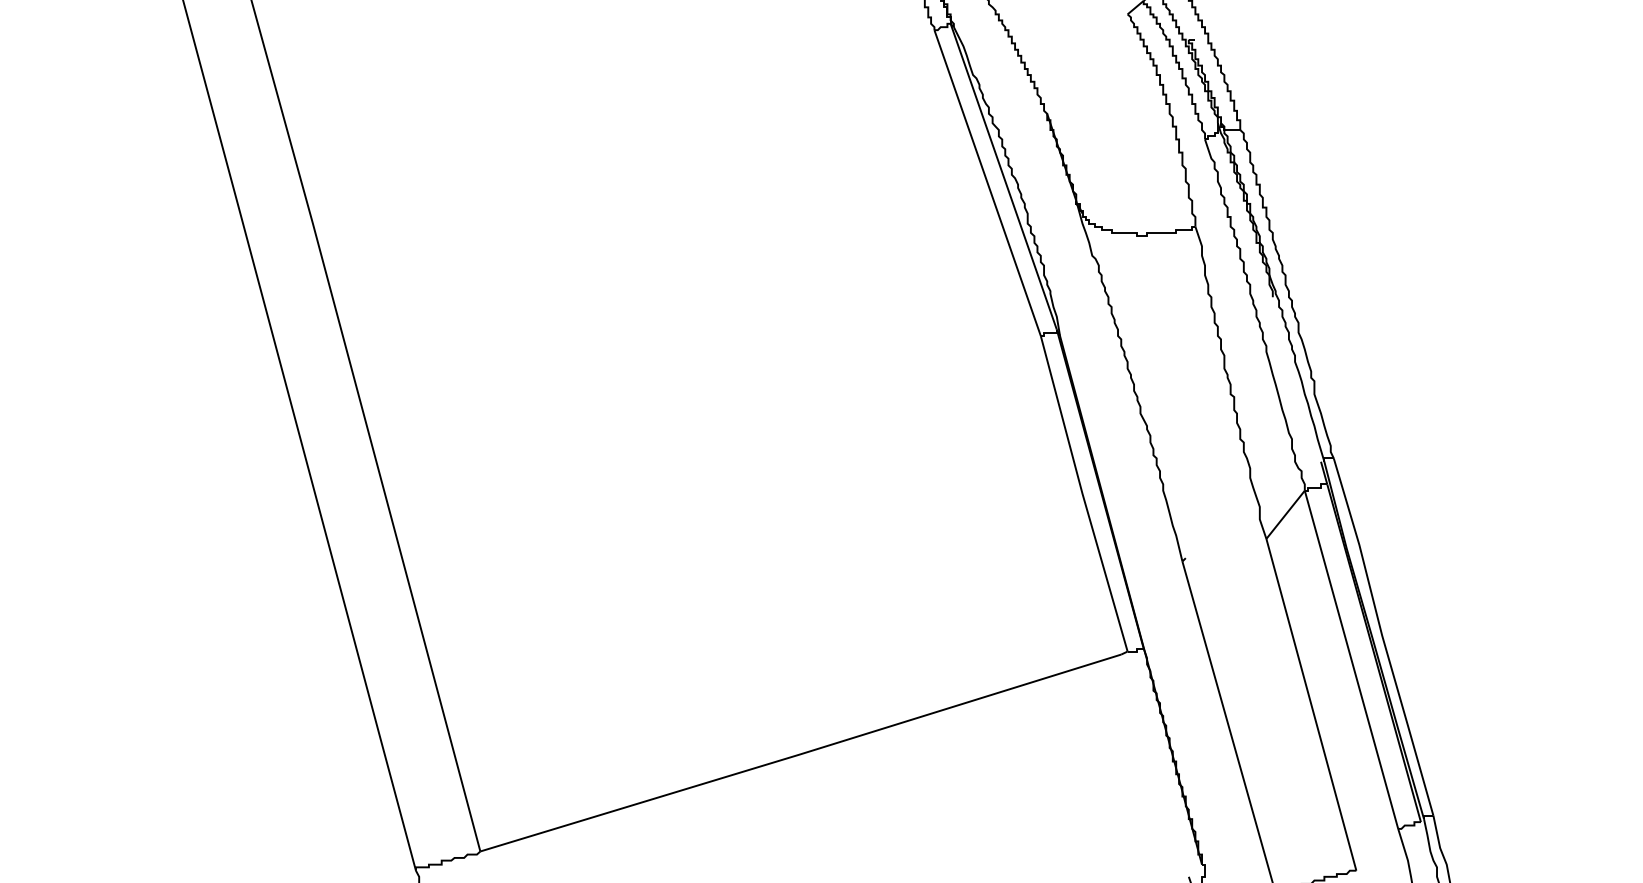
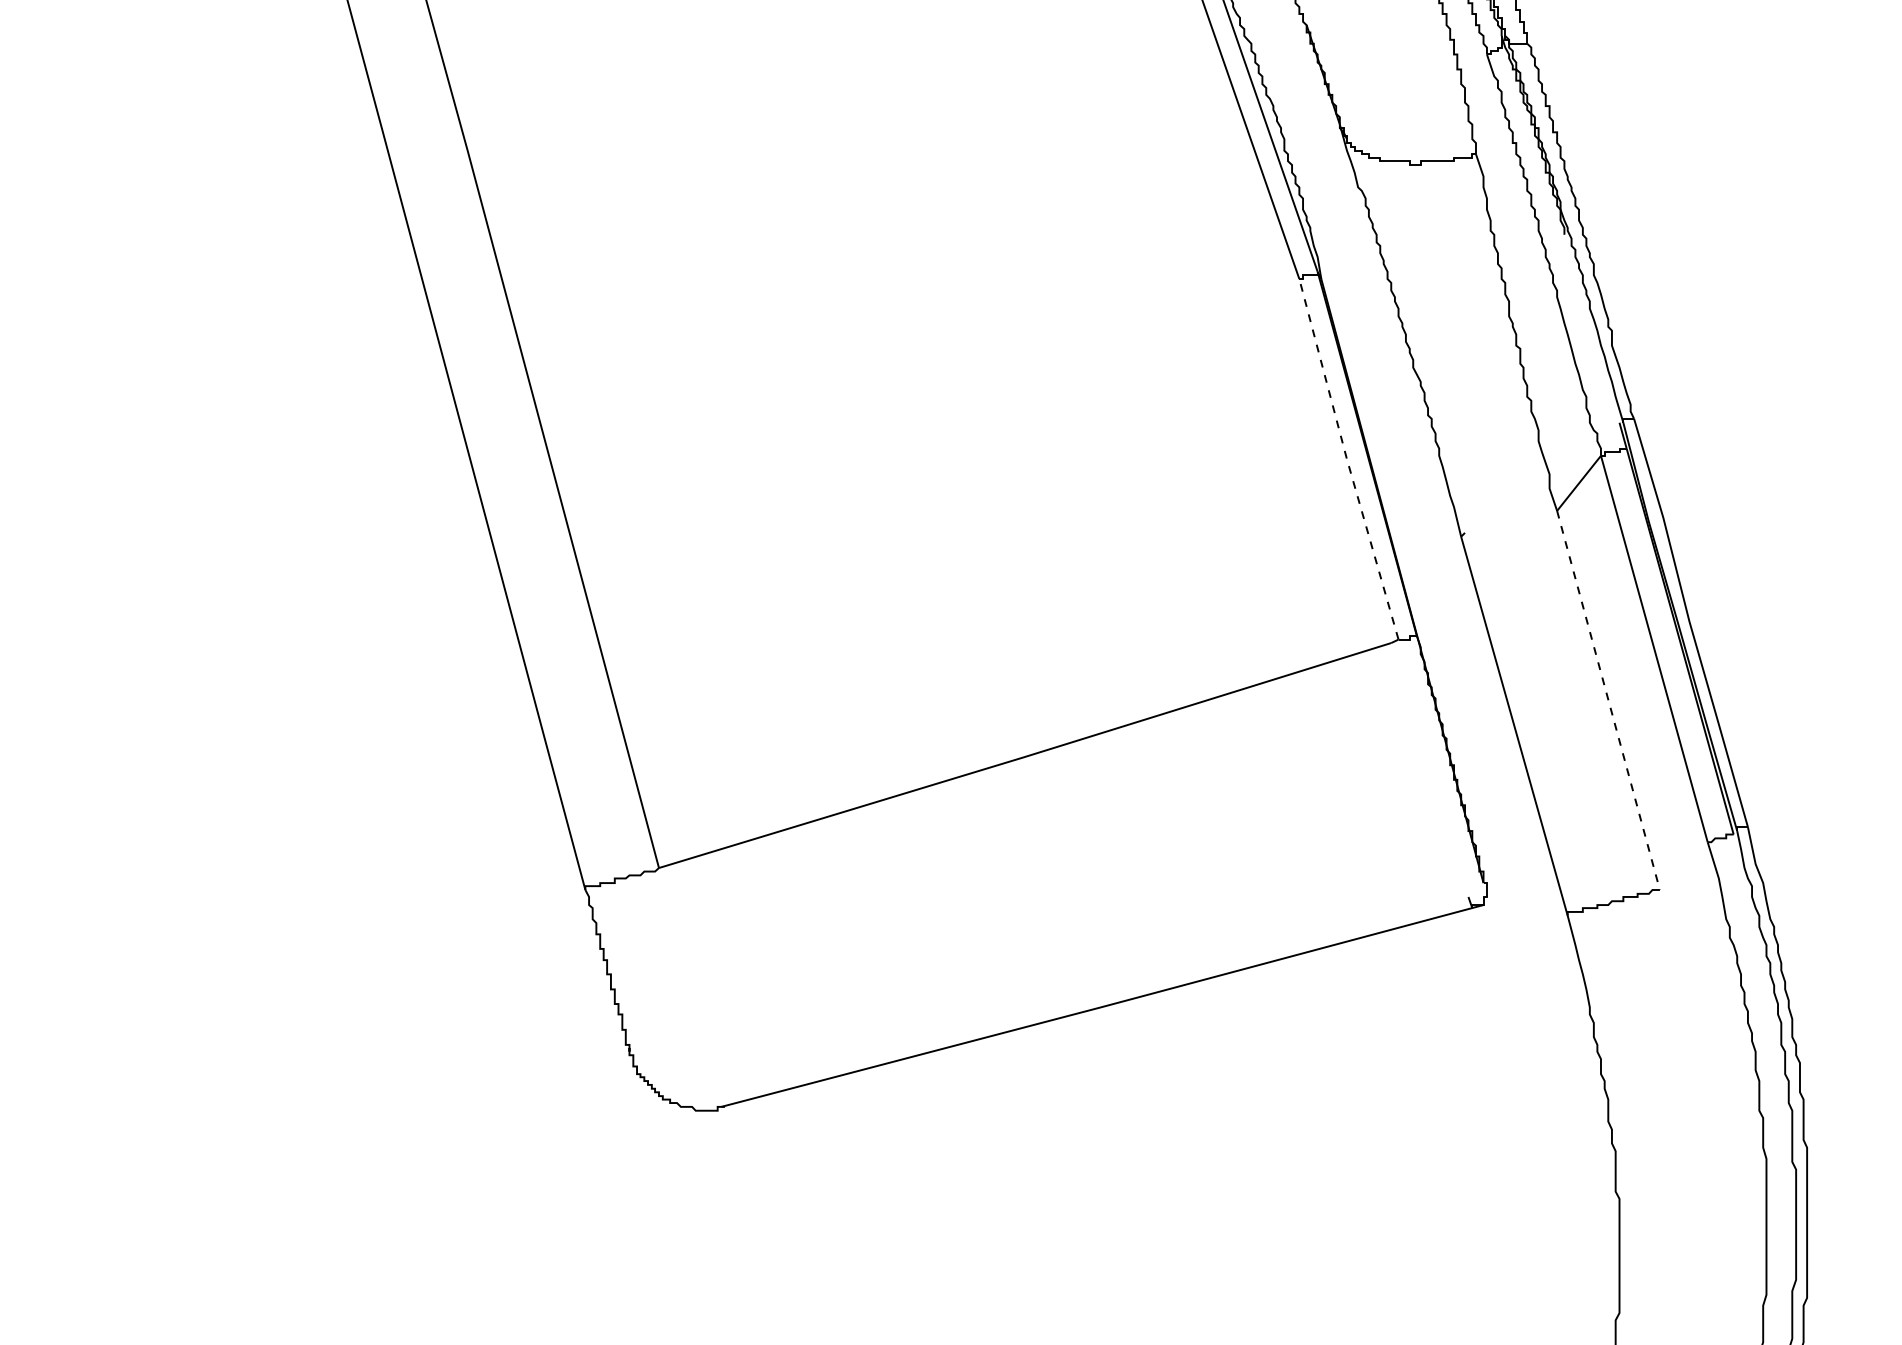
line: (1082, 493) -> (1346, 459), solid -> dashed
line: (1311, 704) -> (1608, 700), solid -> dashed

